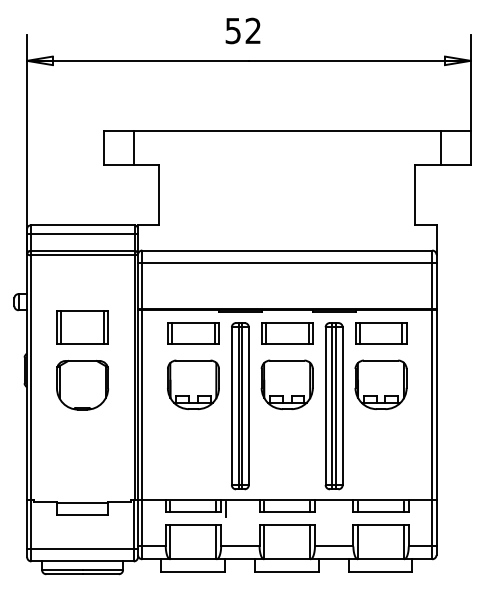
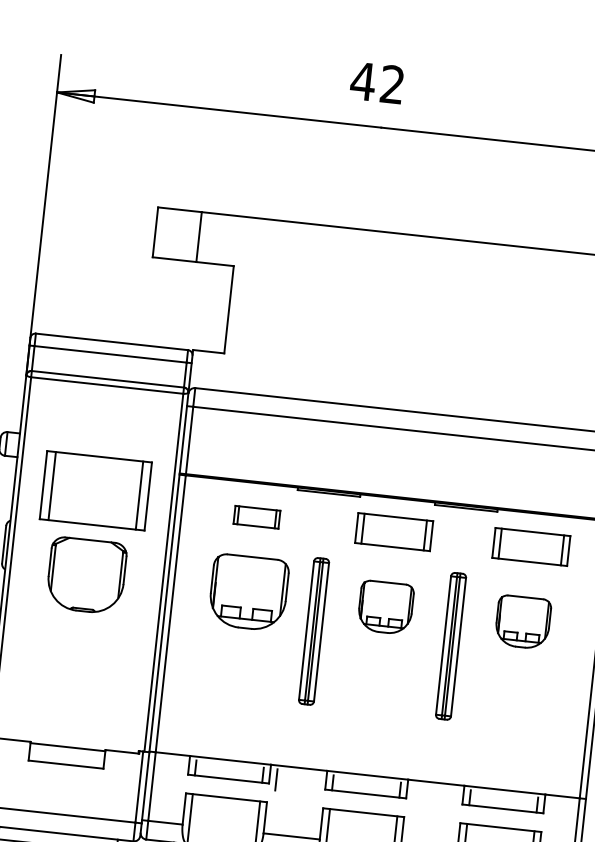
text: (232, 31) -> (362, 82), 52 -> 42
part: (82, 327) -> (95, 491), size x1.4
part: (193, 333) -> (257, 517), size x0.6
part: (286, 384) -> (384, 606), size x0.7
part: (380, 384) -> (522, 621), size x0.7
part: (240, 406) -> (314, 631), size x0.6
part: (333, 406) -> (450, 646), size x0.6

